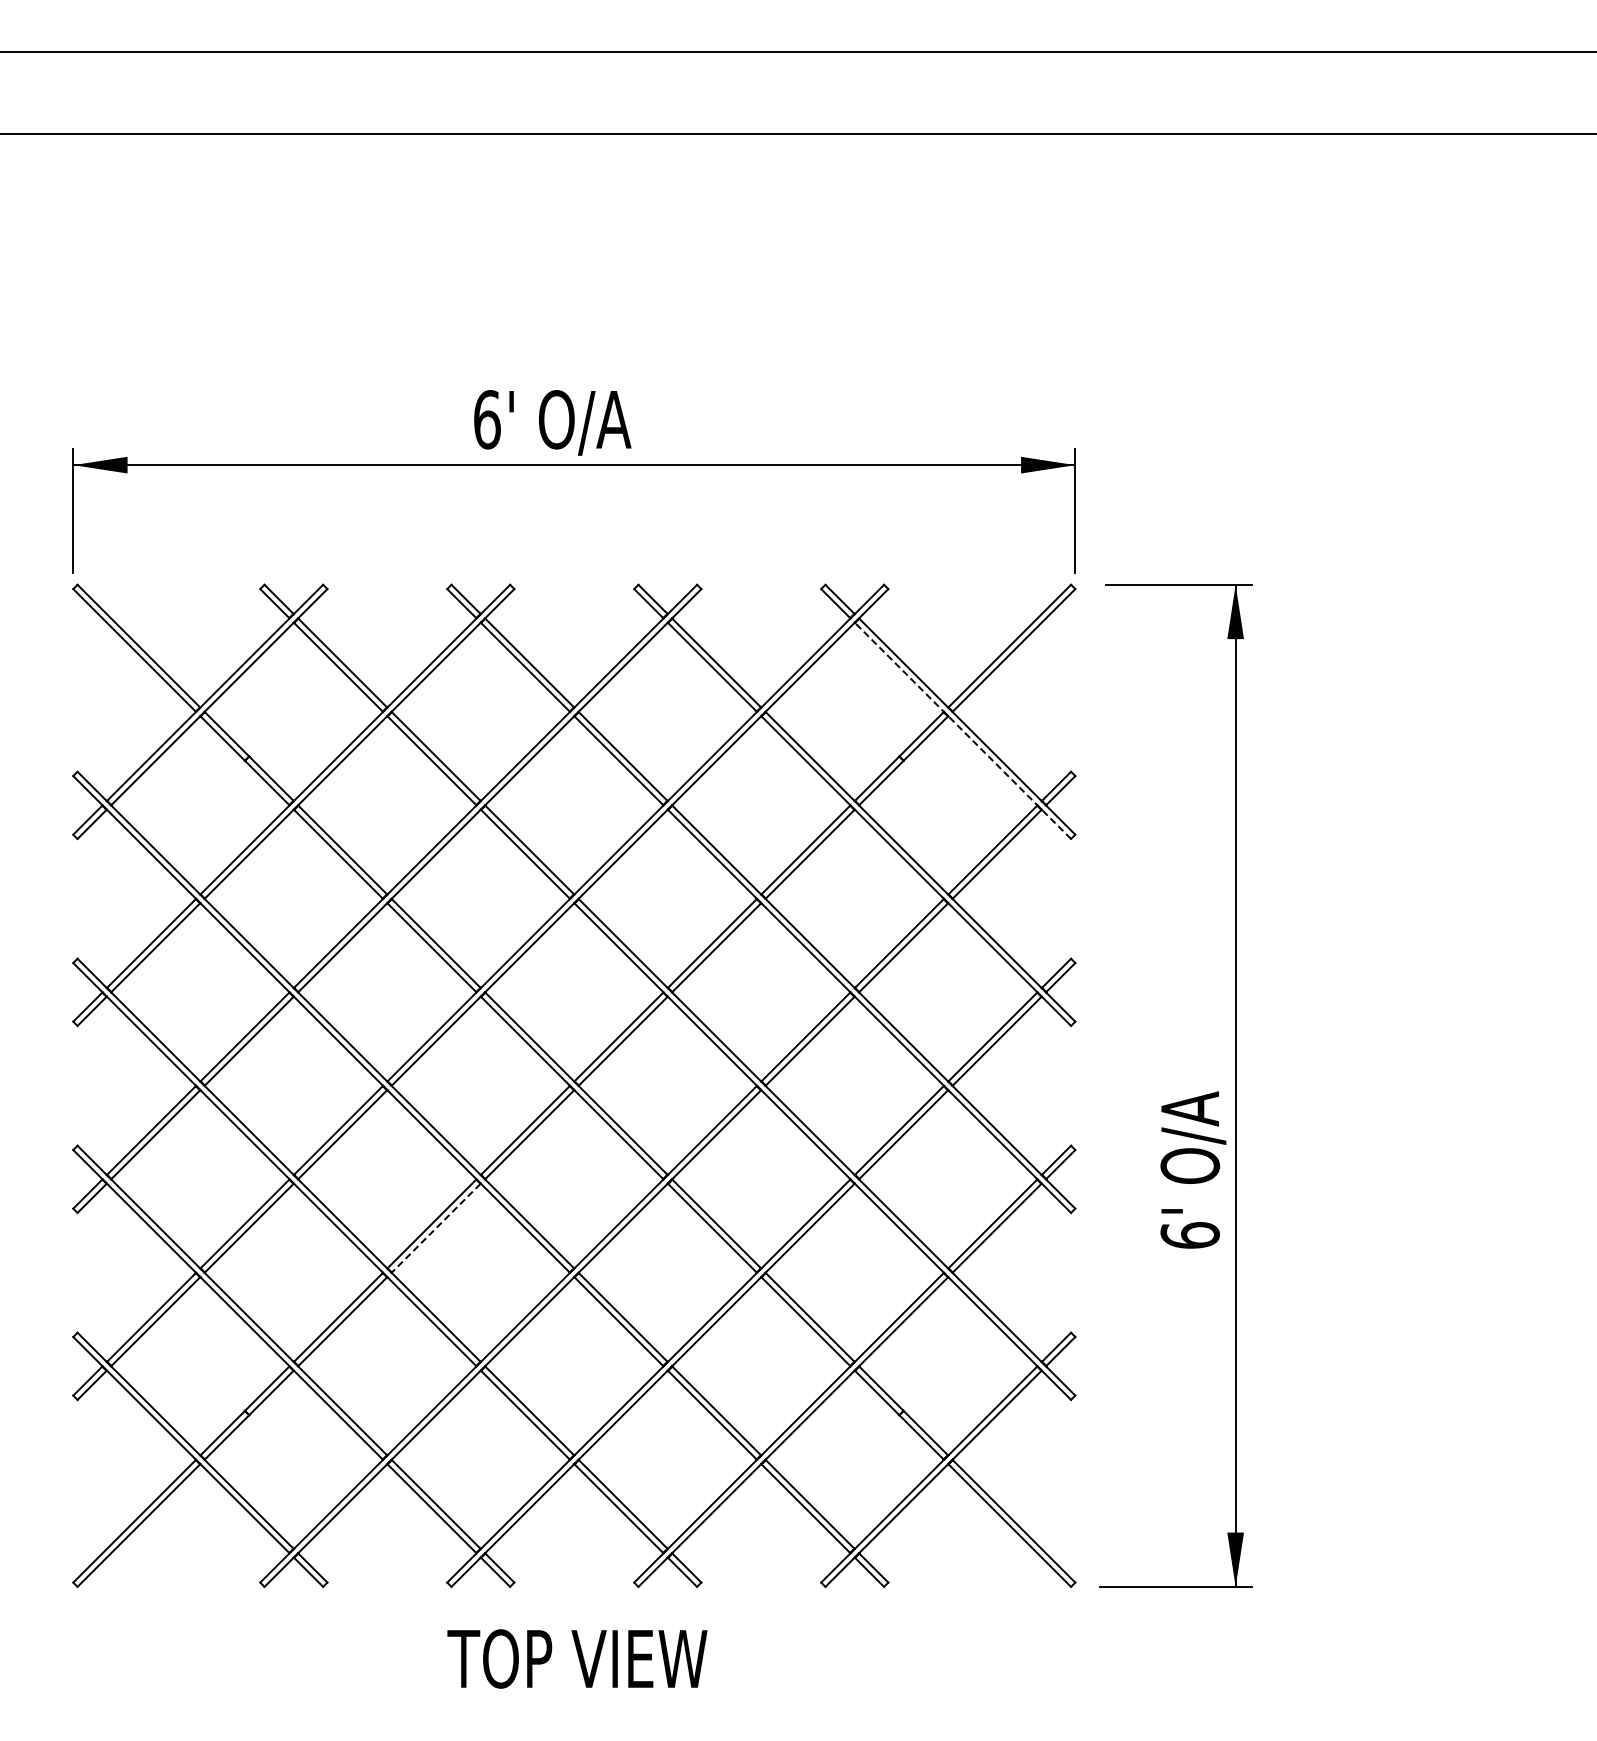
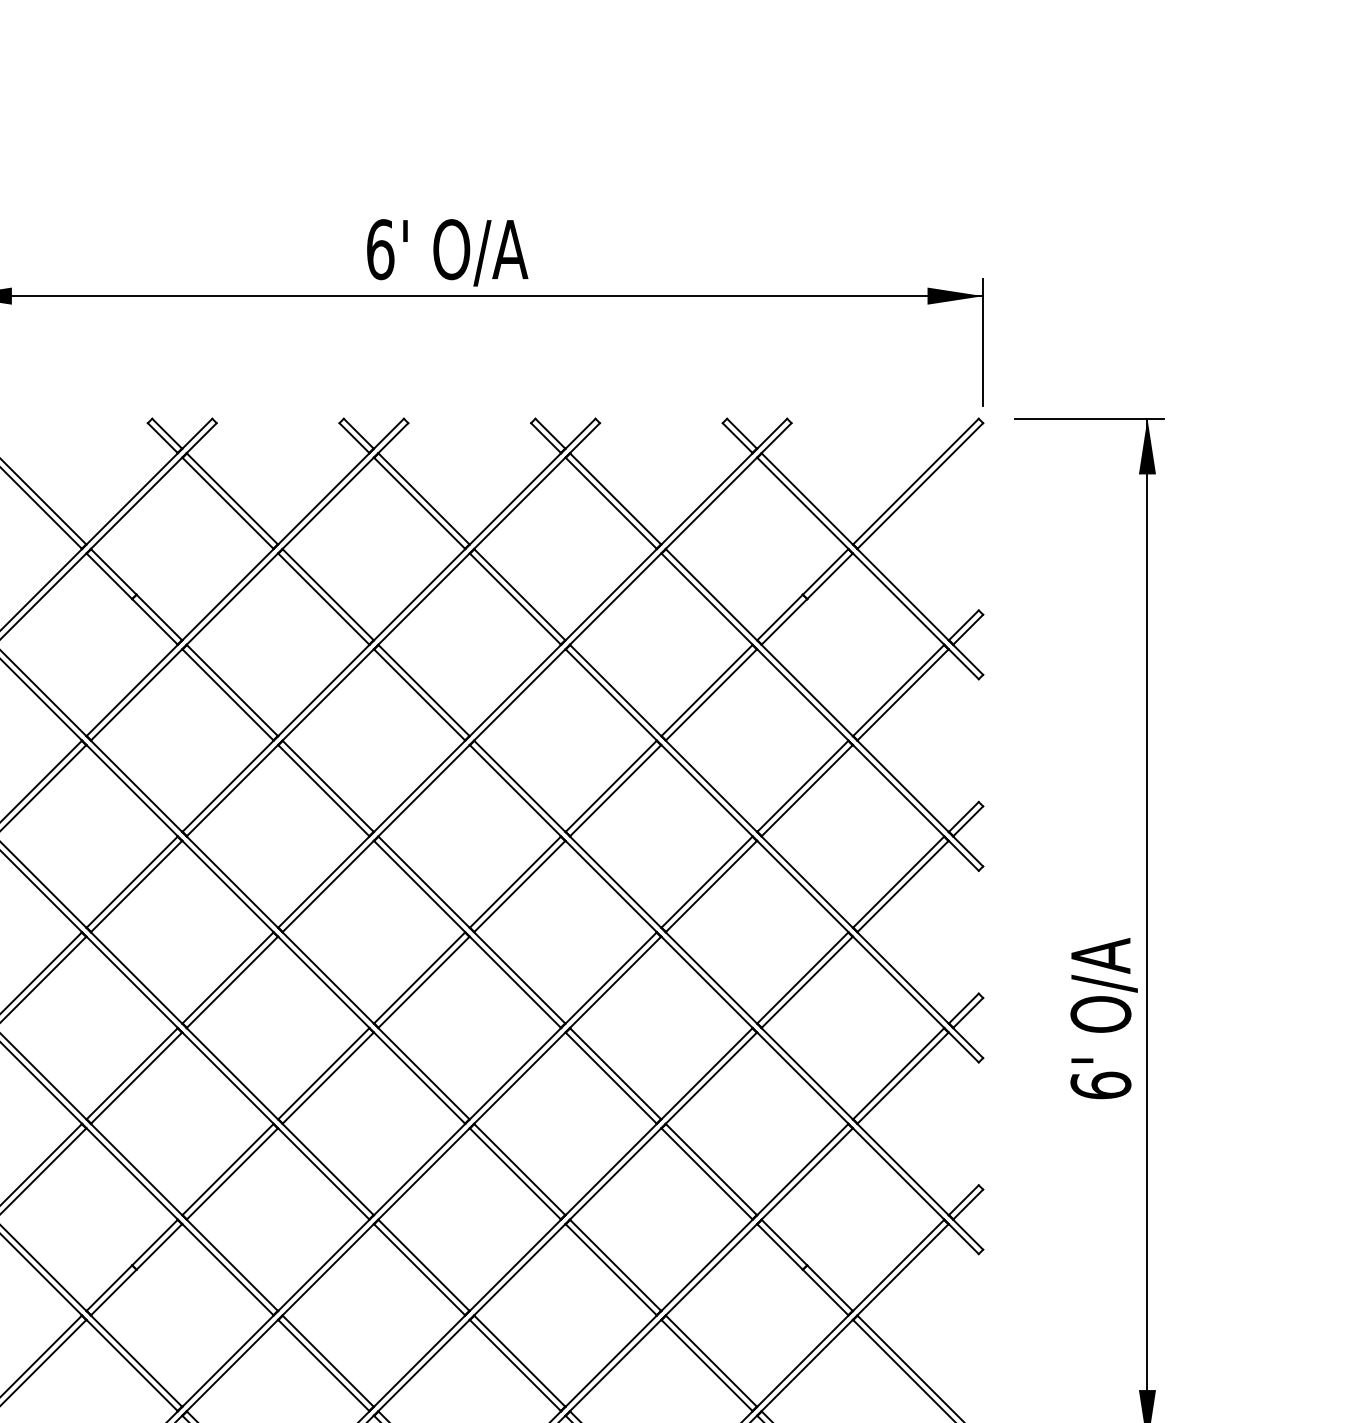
line: (963, 730) -> (868, 568), dashed -> solid
line: (436, 1228) -> (328, 1078), dashed -> solid

